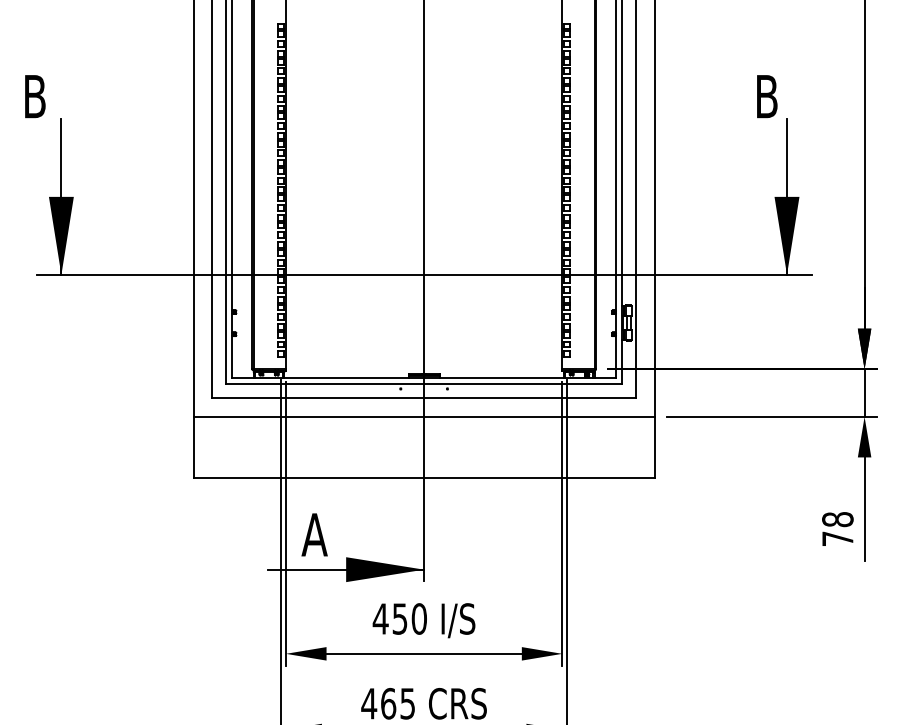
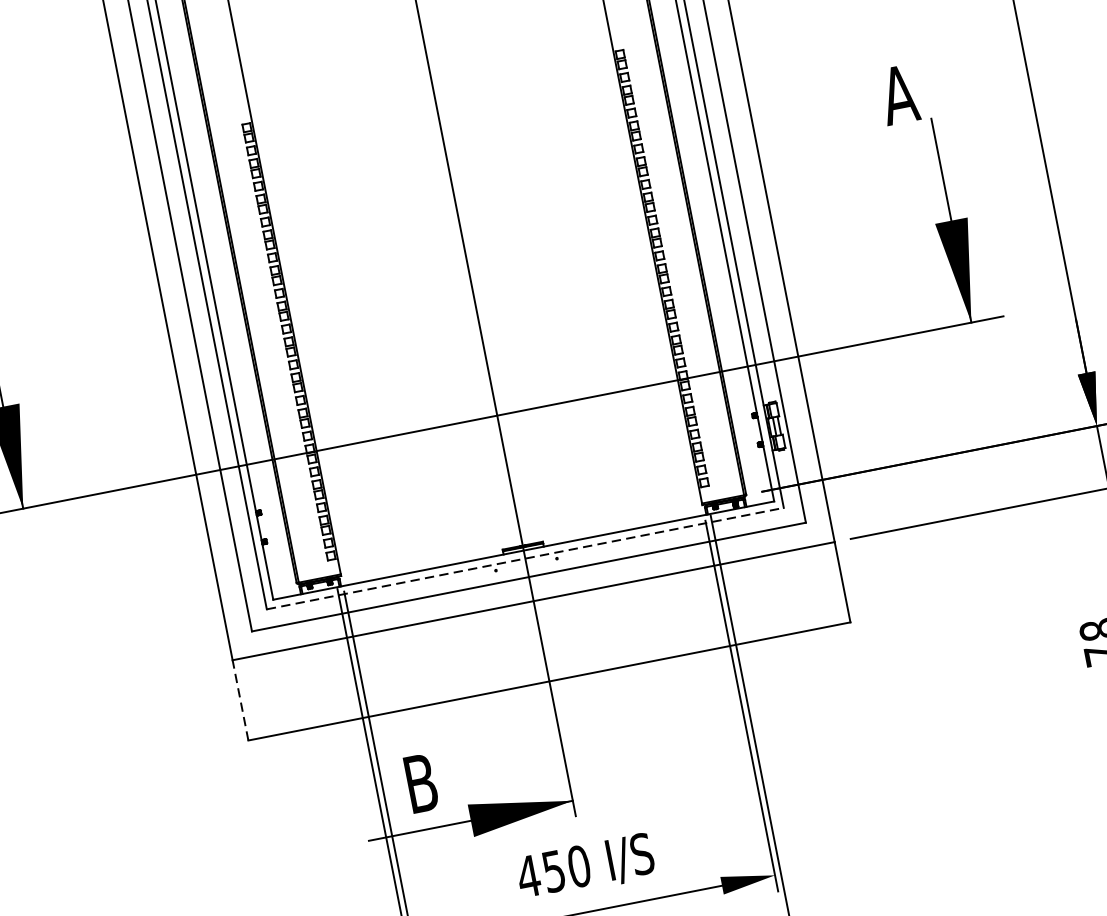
text: (766, 96) -> (898, 94), B -> A
line: (424, 384) -> (525, 558), solid -> dashed
line: (193, 447) -> (240, 700), solid -> dashed
text: (314, 534) -> (420, 782), A -> B

